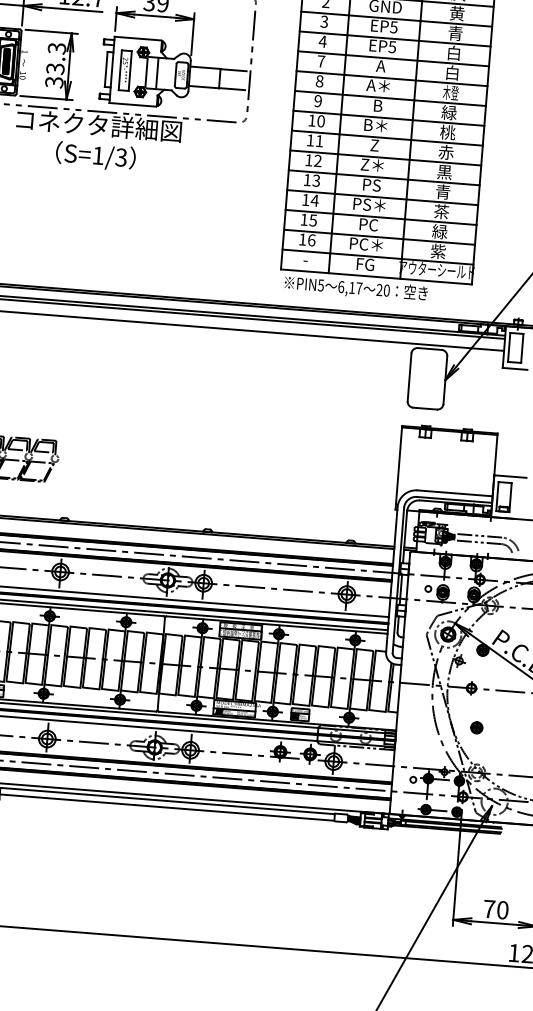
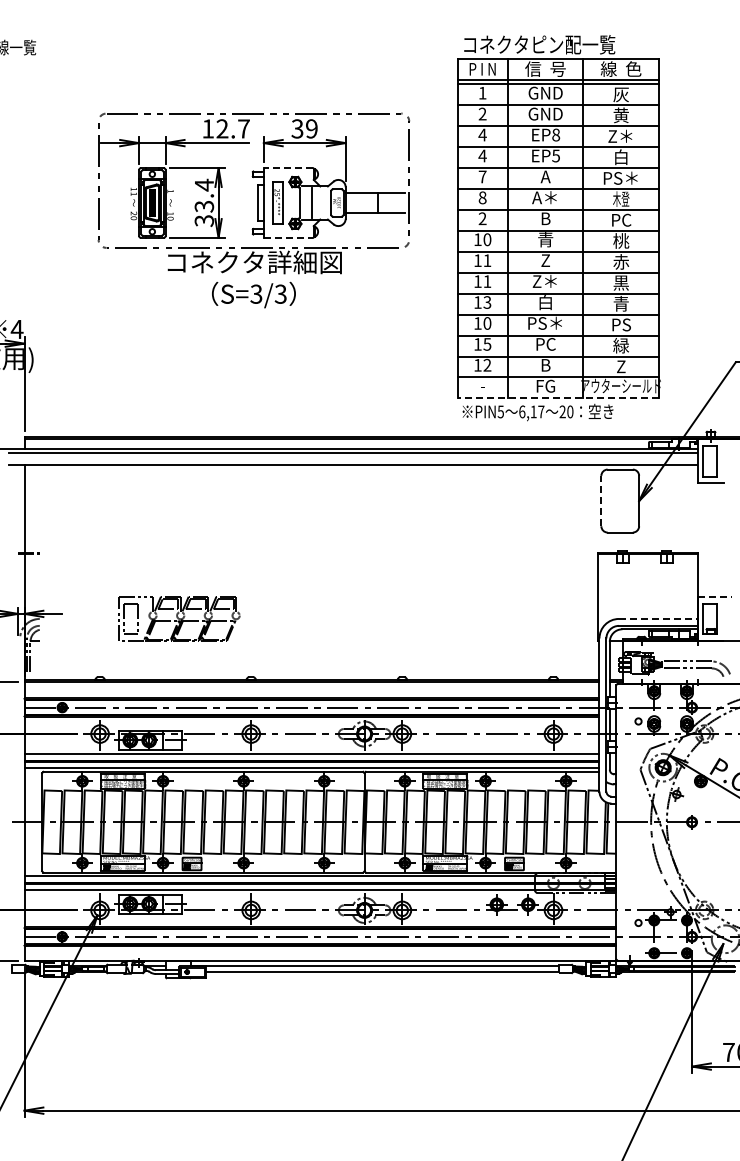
text: (324, 21) -> (482, 134), 3 -> 4
text: (394, 26) -> (556, 134), EP5 -> EP8
text: (454, 33) -> (620, 136), 青 -> Z＊
line: (138, 39) -> (288, 168), solid -> dashed
text: (57, 47) -> (204, 184), 33.3 -> 33.4
text: (451, 72) -> (620, 177), 白 -> PS＊
text: (317, 101) -> (482, 219), 9 -> 2
line: (132, 104) -> (288, 237), solid -> dashed
text: (449, 112) -> (621, 219), 緑 -> PC
text: (376, 125) -> (545, 239), B＊ -> 青
text: (98, 155) -> (256, 293), S=1/3 -> S=3/3
text: (318, 160) -> (487, 281), 12 -> 11
text: (371, 185) -> (545, 302), PS -> 白
text: (314, 200) -> (487, 323), 14 -> 10
text: (441, 211) -> (621, 324), 茶 -> PS
text: (311, 239) -> (487, 364), 16 -> 12
text: (366, 243) -> (545, 364), PC＊ -> B
text: (437, 251) -> (620, 366), 紫 -> Z
line: (376, 277) -> (558, 398), solid -> dashed
line: (409, 376) -> (601, 500), solid -> dashed
line: (510, 476) -> (715, 596), solid -> dashed
line: (454, 492) -> (658, 618), solid -> dashed
part: (476, 727) -> (700, 862), removed

